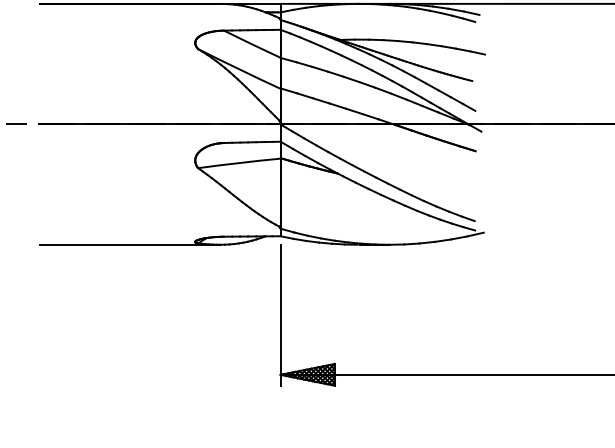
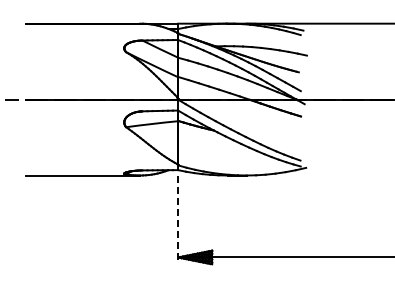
line: (281, 316) -> (178, 220), solid -> dashed

